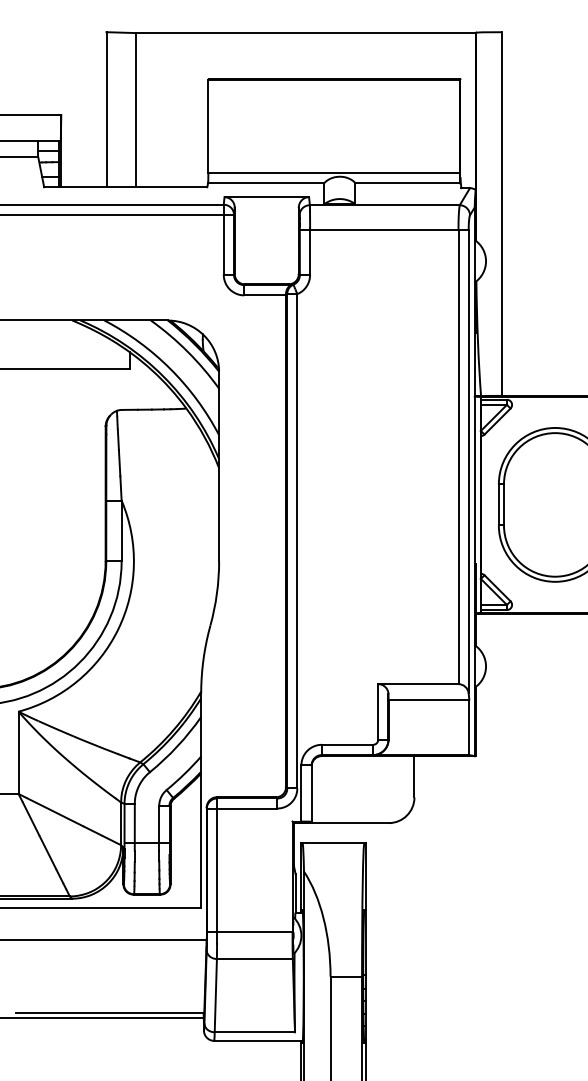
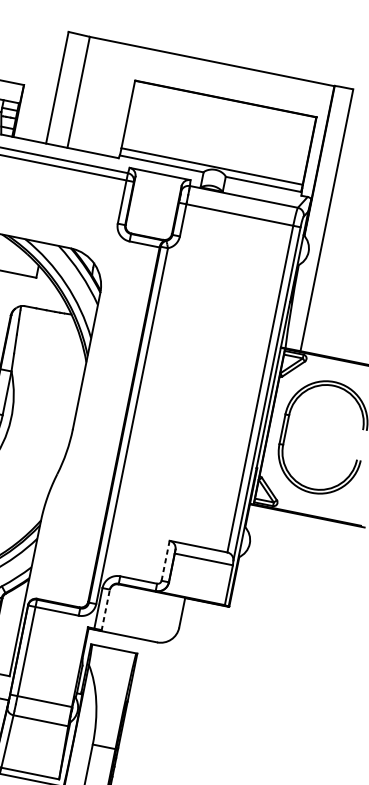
line: (378, 711) -> (165, 560), solid -> dashed
line: (311, 794) -> (105, 610), solid -> dashed

